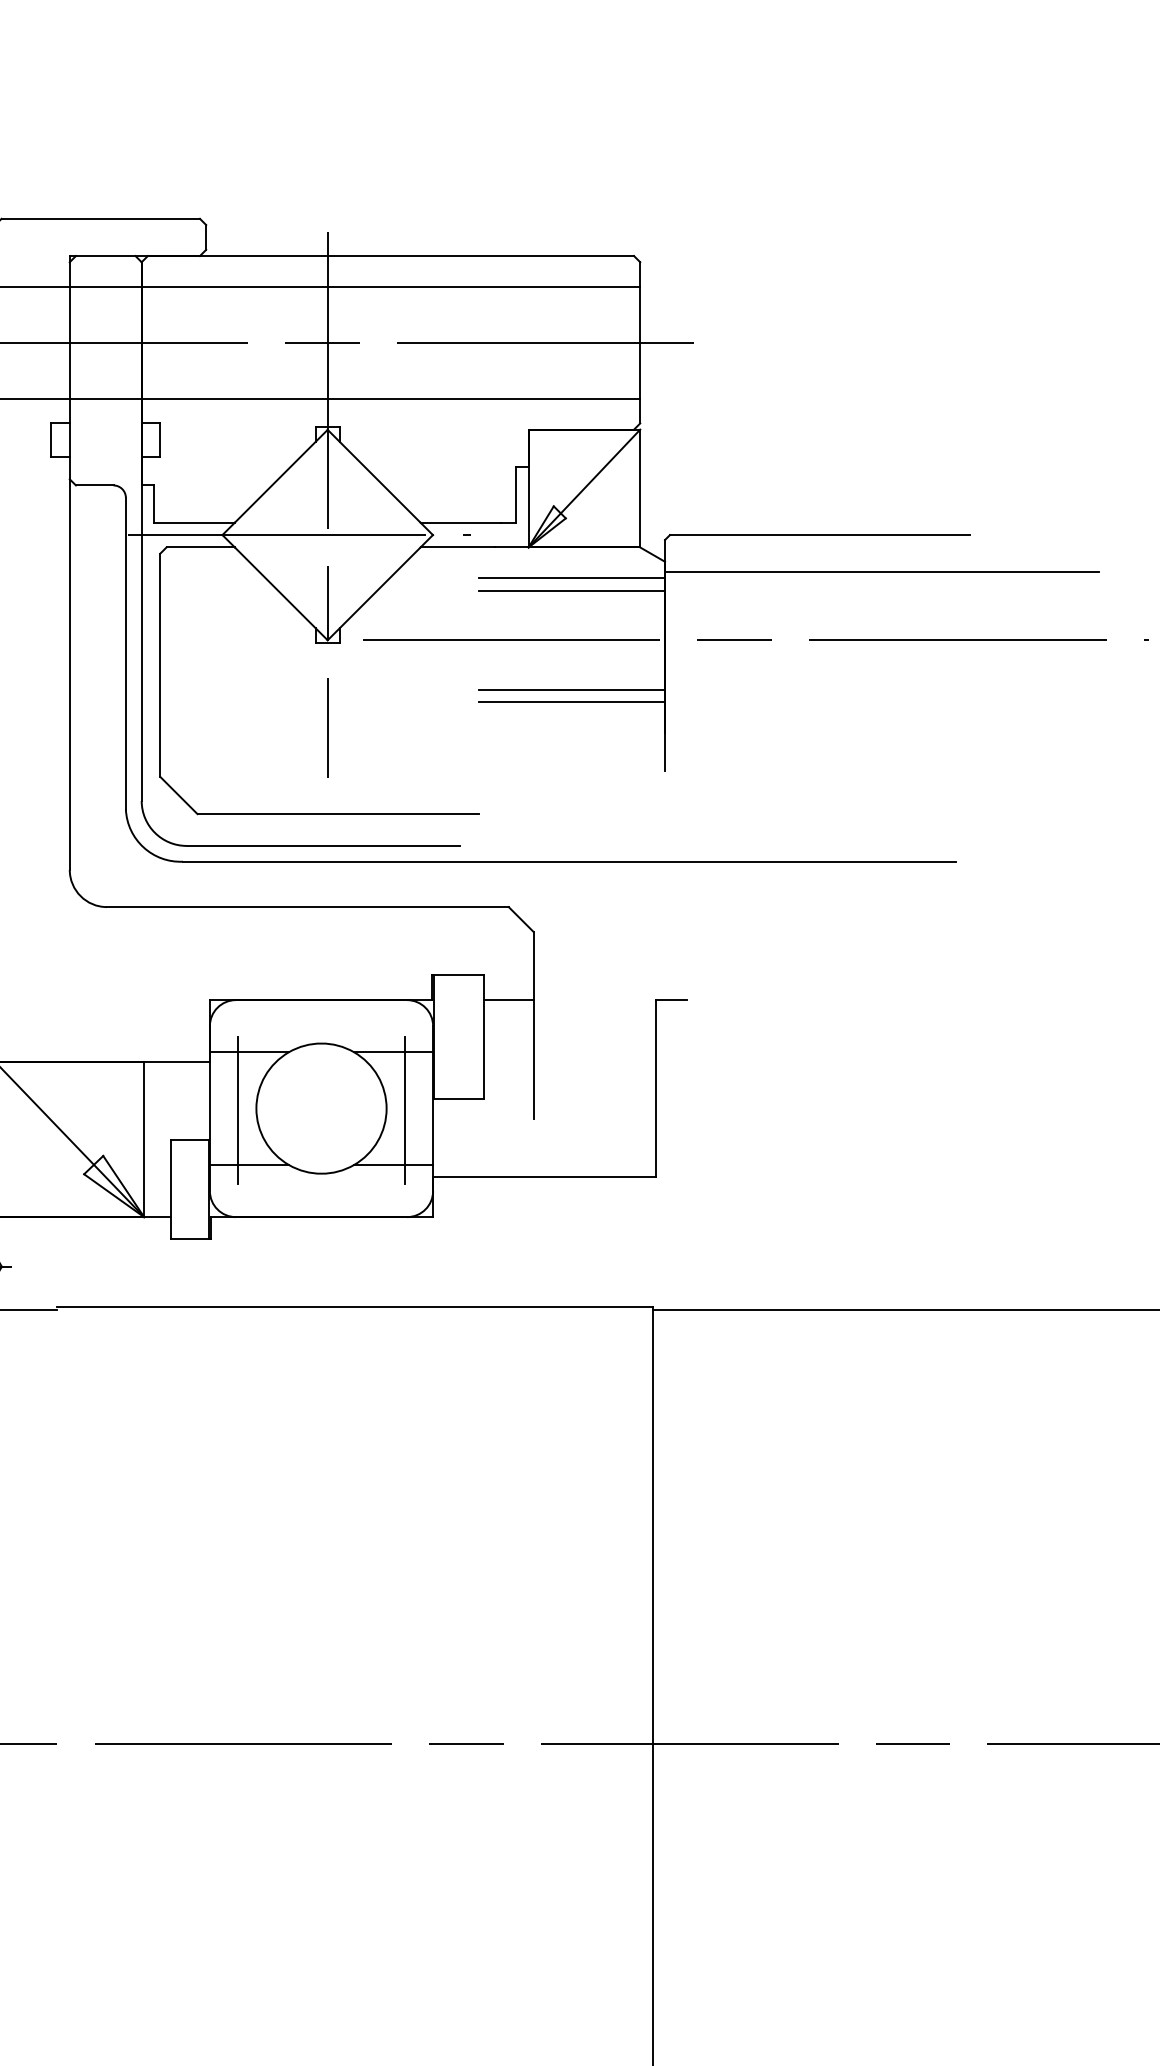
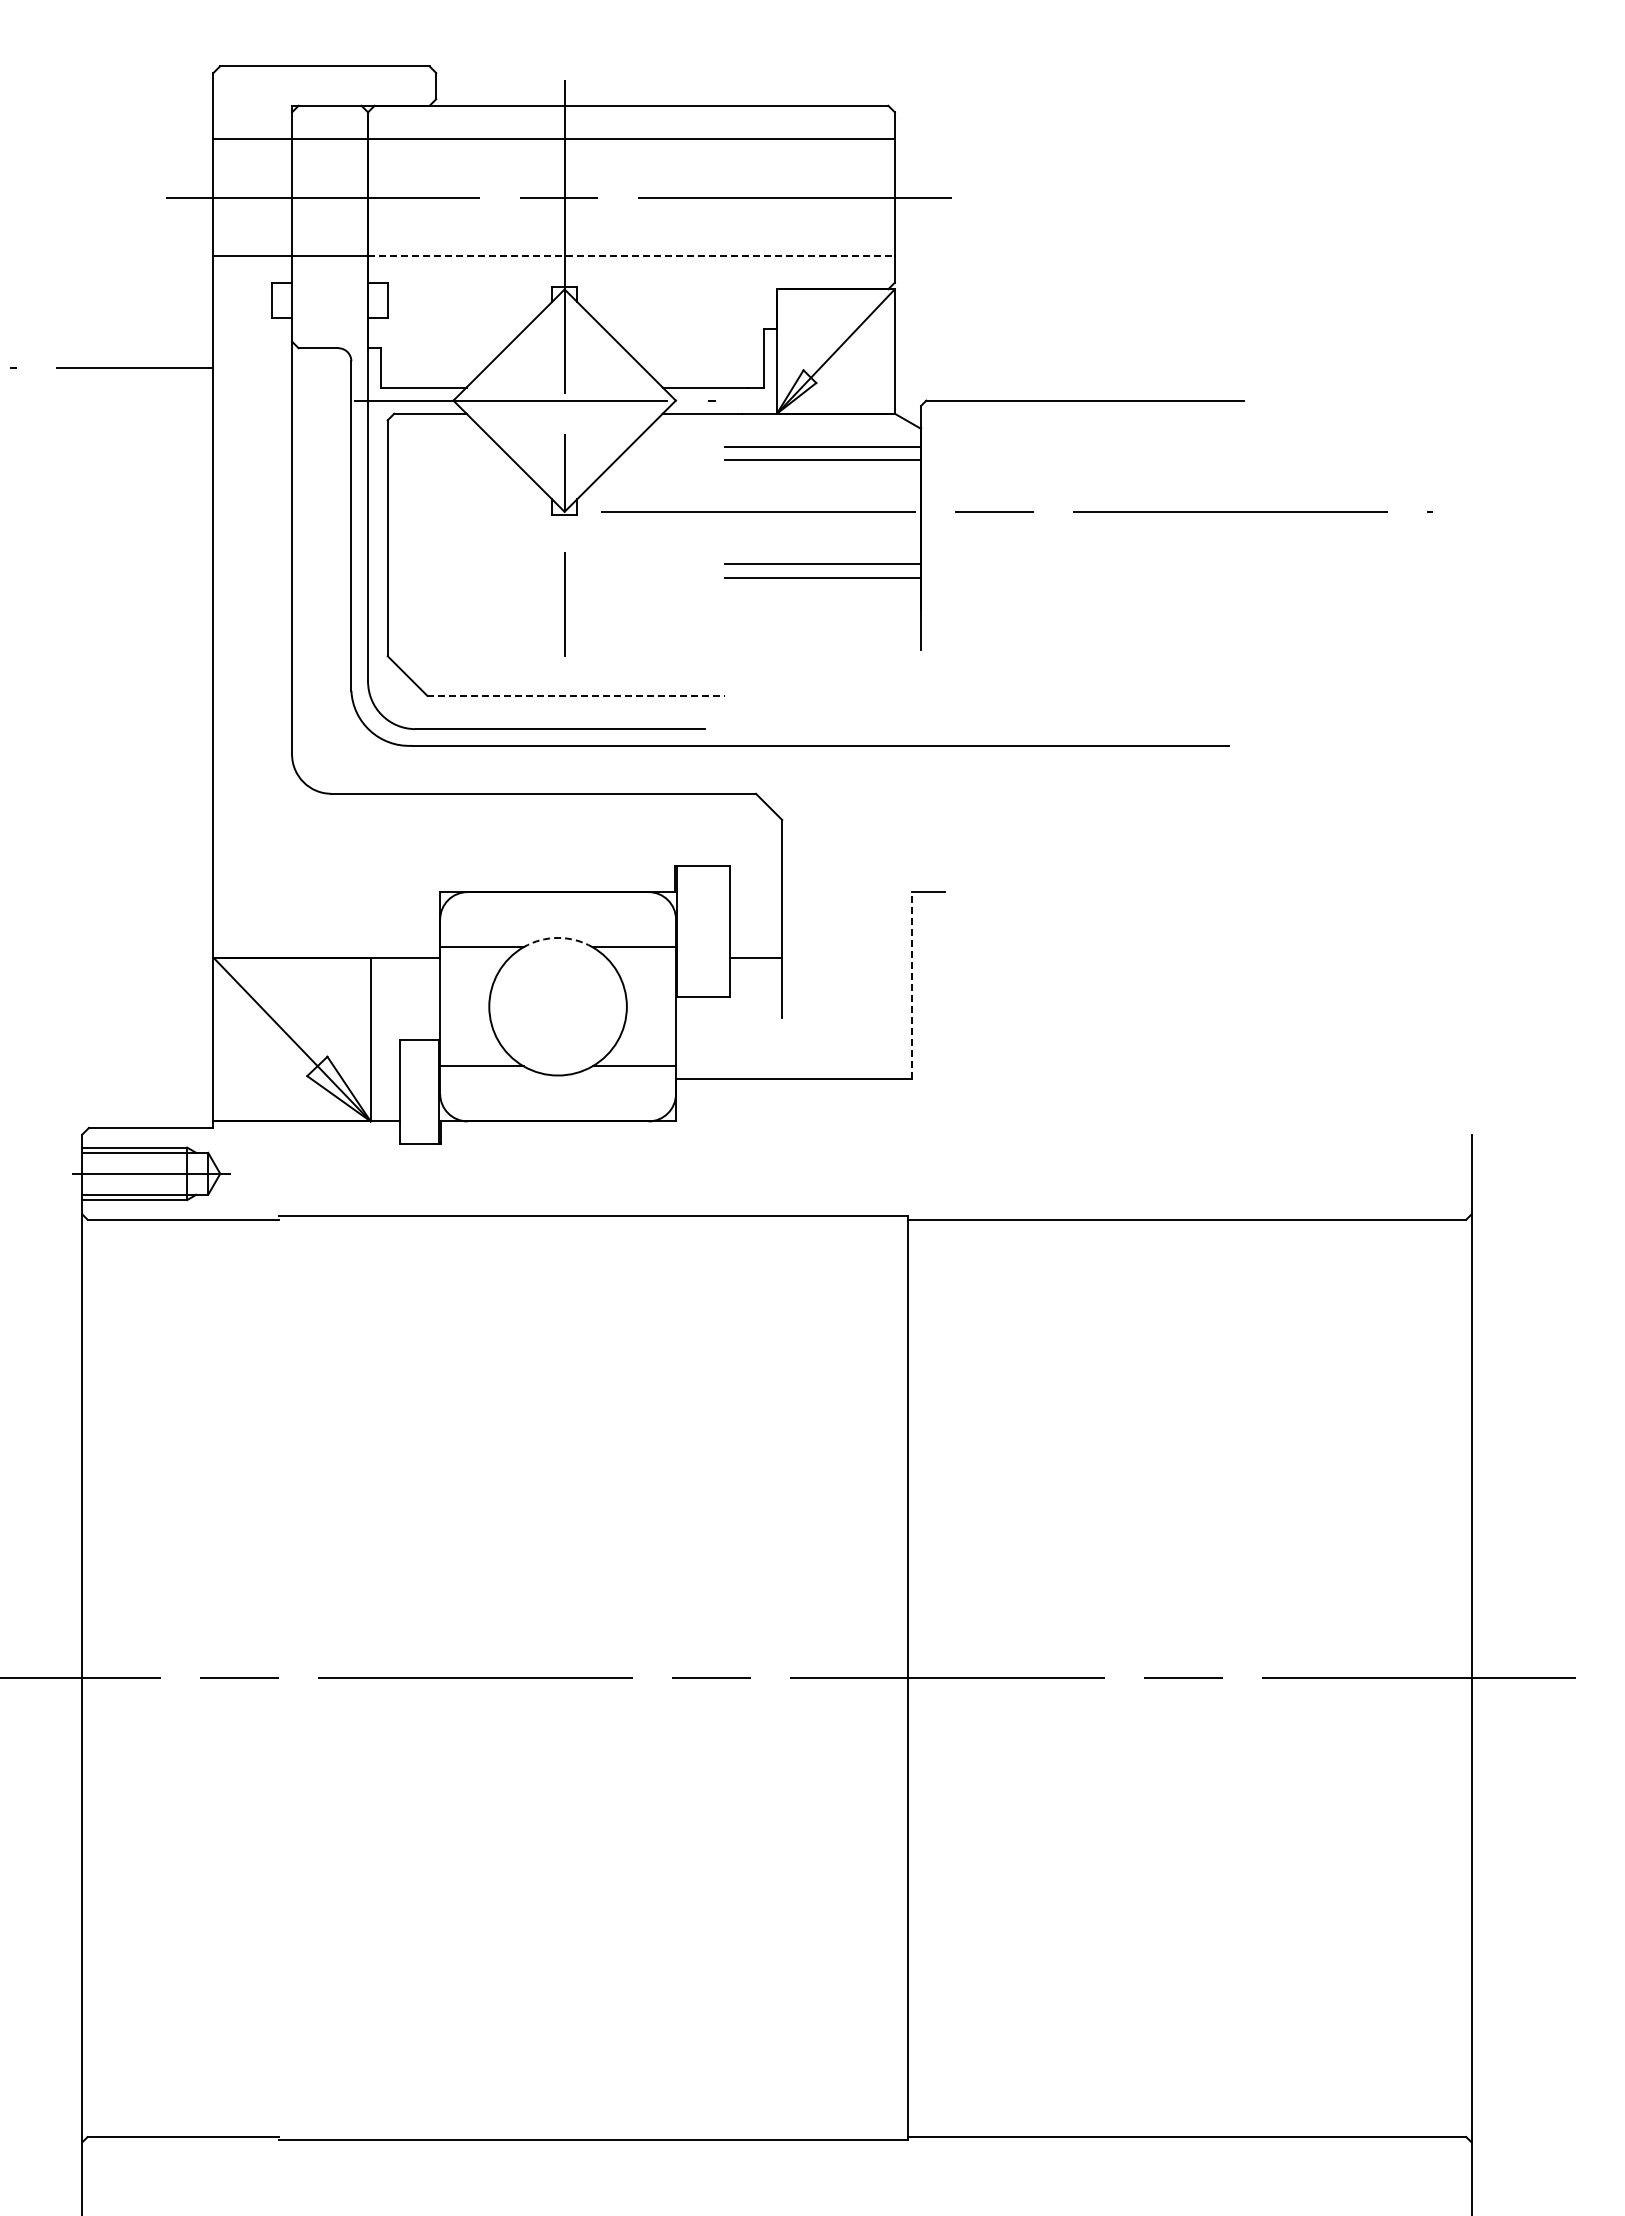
line: (390, 398) -> (631, 256), solid -> dashed
line: (882, 571) -> (1150, 439), removed
line: (337, 814) -> (575, 695), solid -> dashed
line: (508, 1000) -> (755, 958), moved
arc: (321, 1043) -> (558, 937), solid -> dashed
line: (655, 1087) -> (911, 984), solid -> dashed
line: (238, 1110) -> (470, 1008), removed
line: (405, 1110) -> (646, 1008), removed

